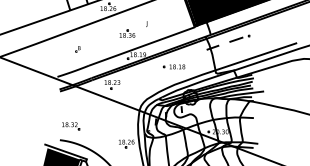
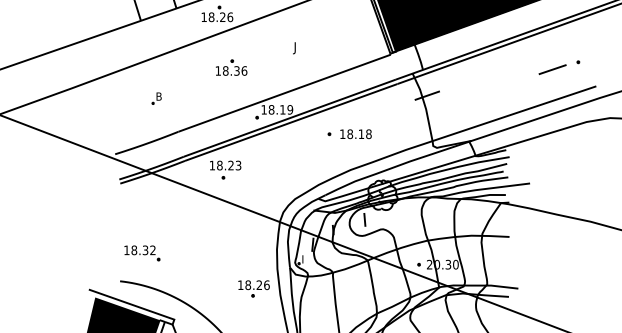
part: (127, 33) -> (231, 67), moved
part: (239, 38) -> (558, 67), moved

